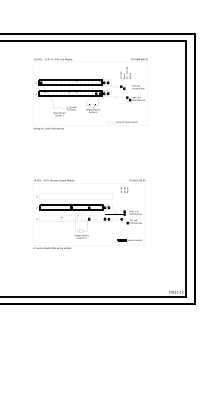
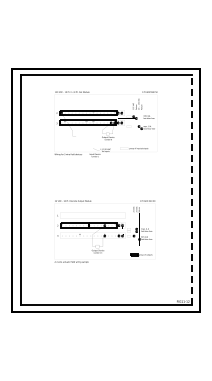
text: (64, 110) -> (99, 152), moved
line: (185, 167) -> (191, 189), solid -> dashed

